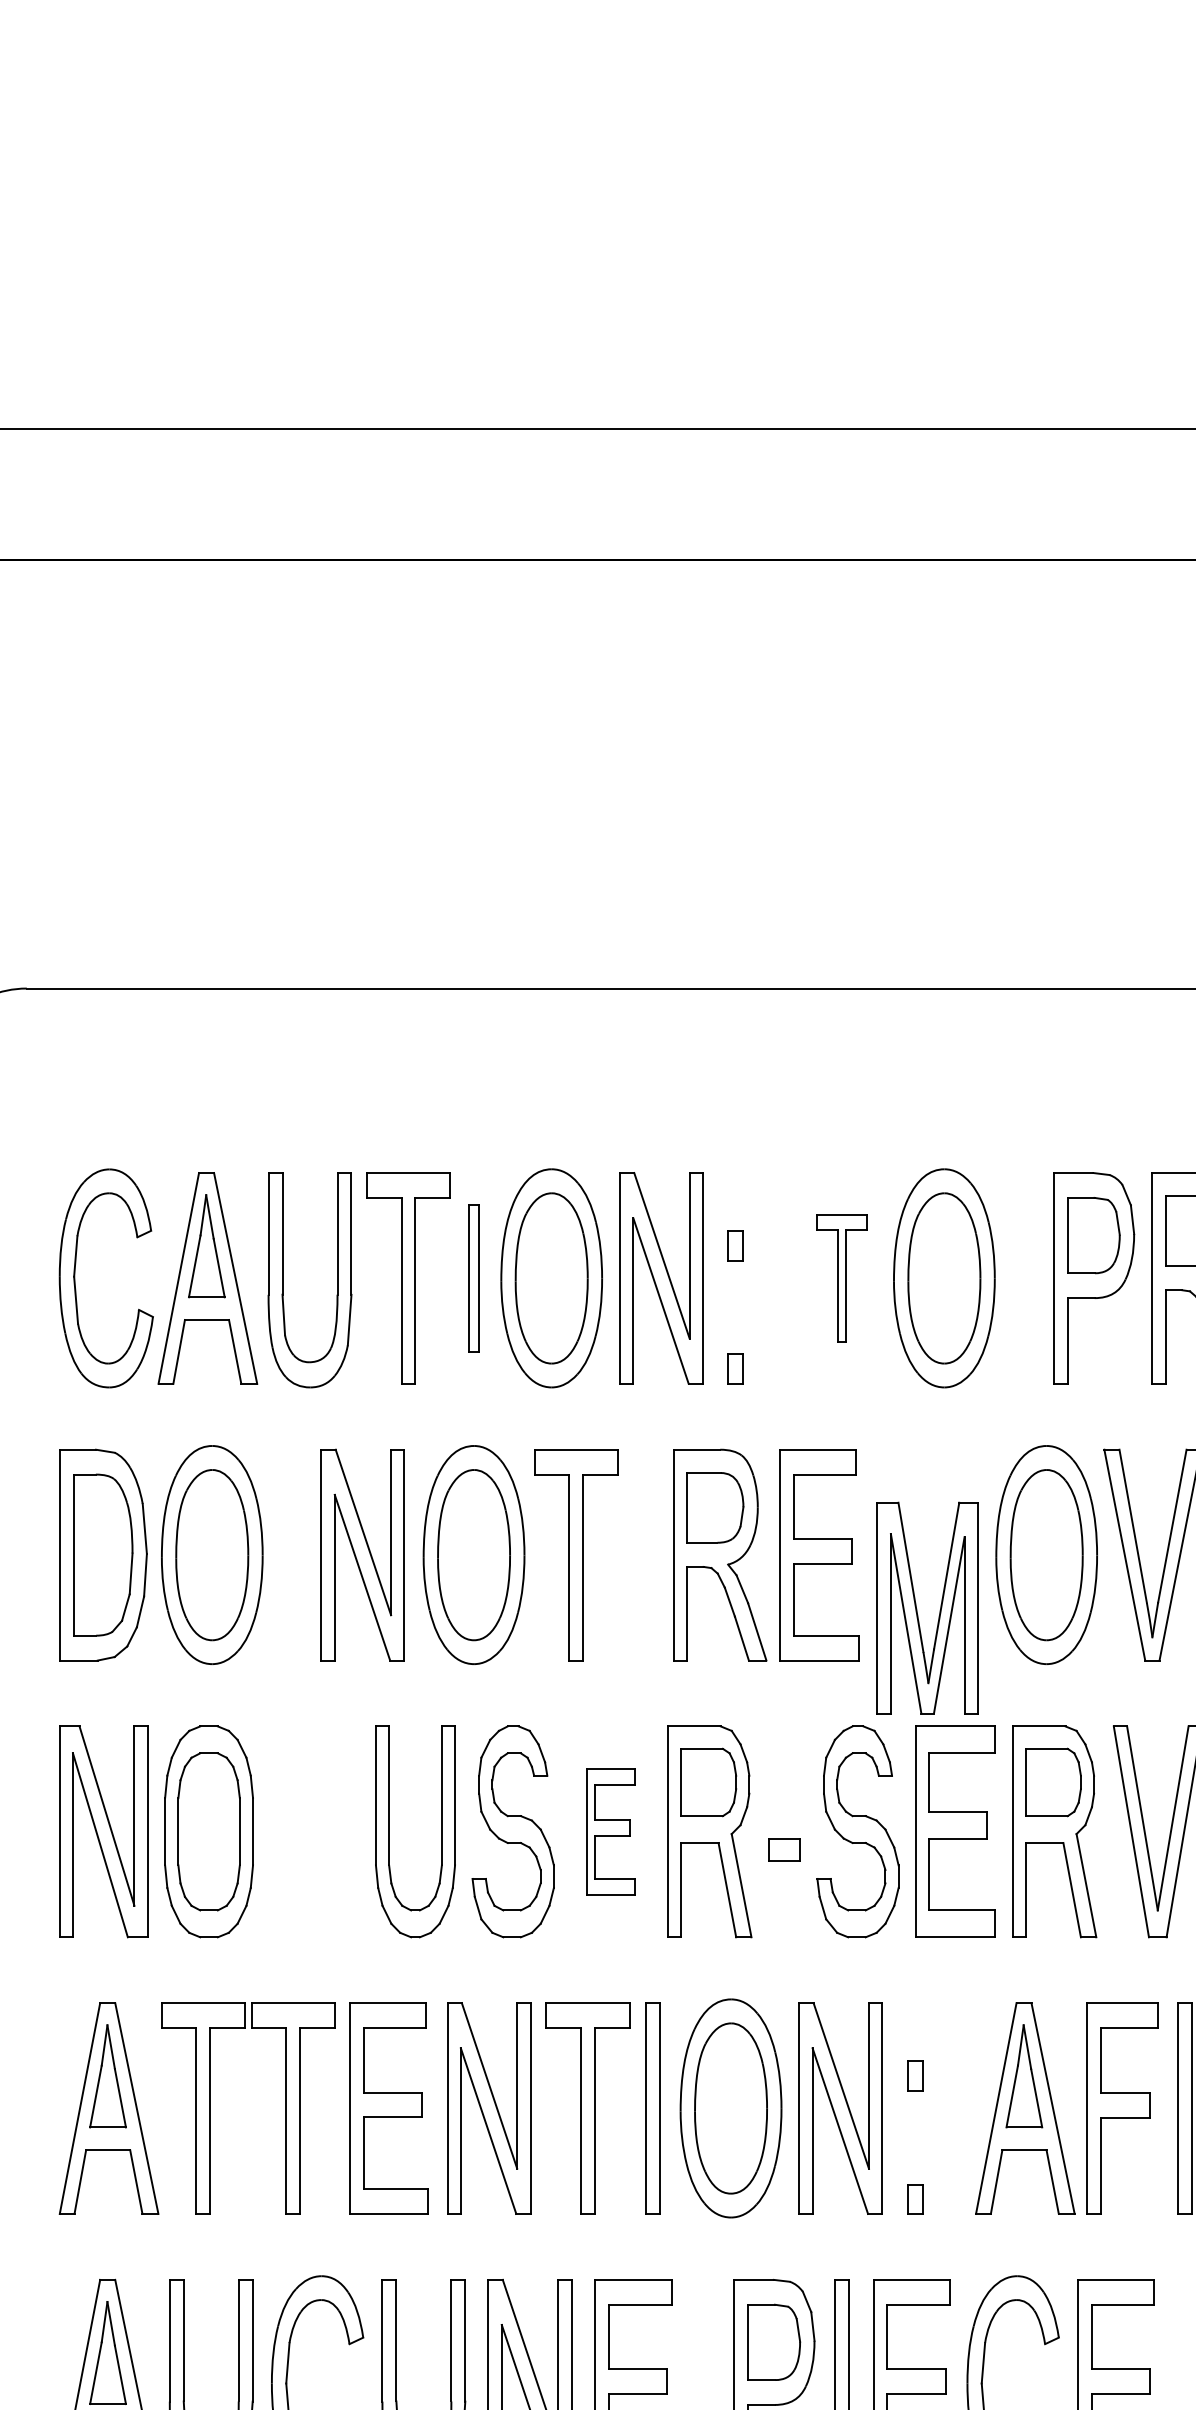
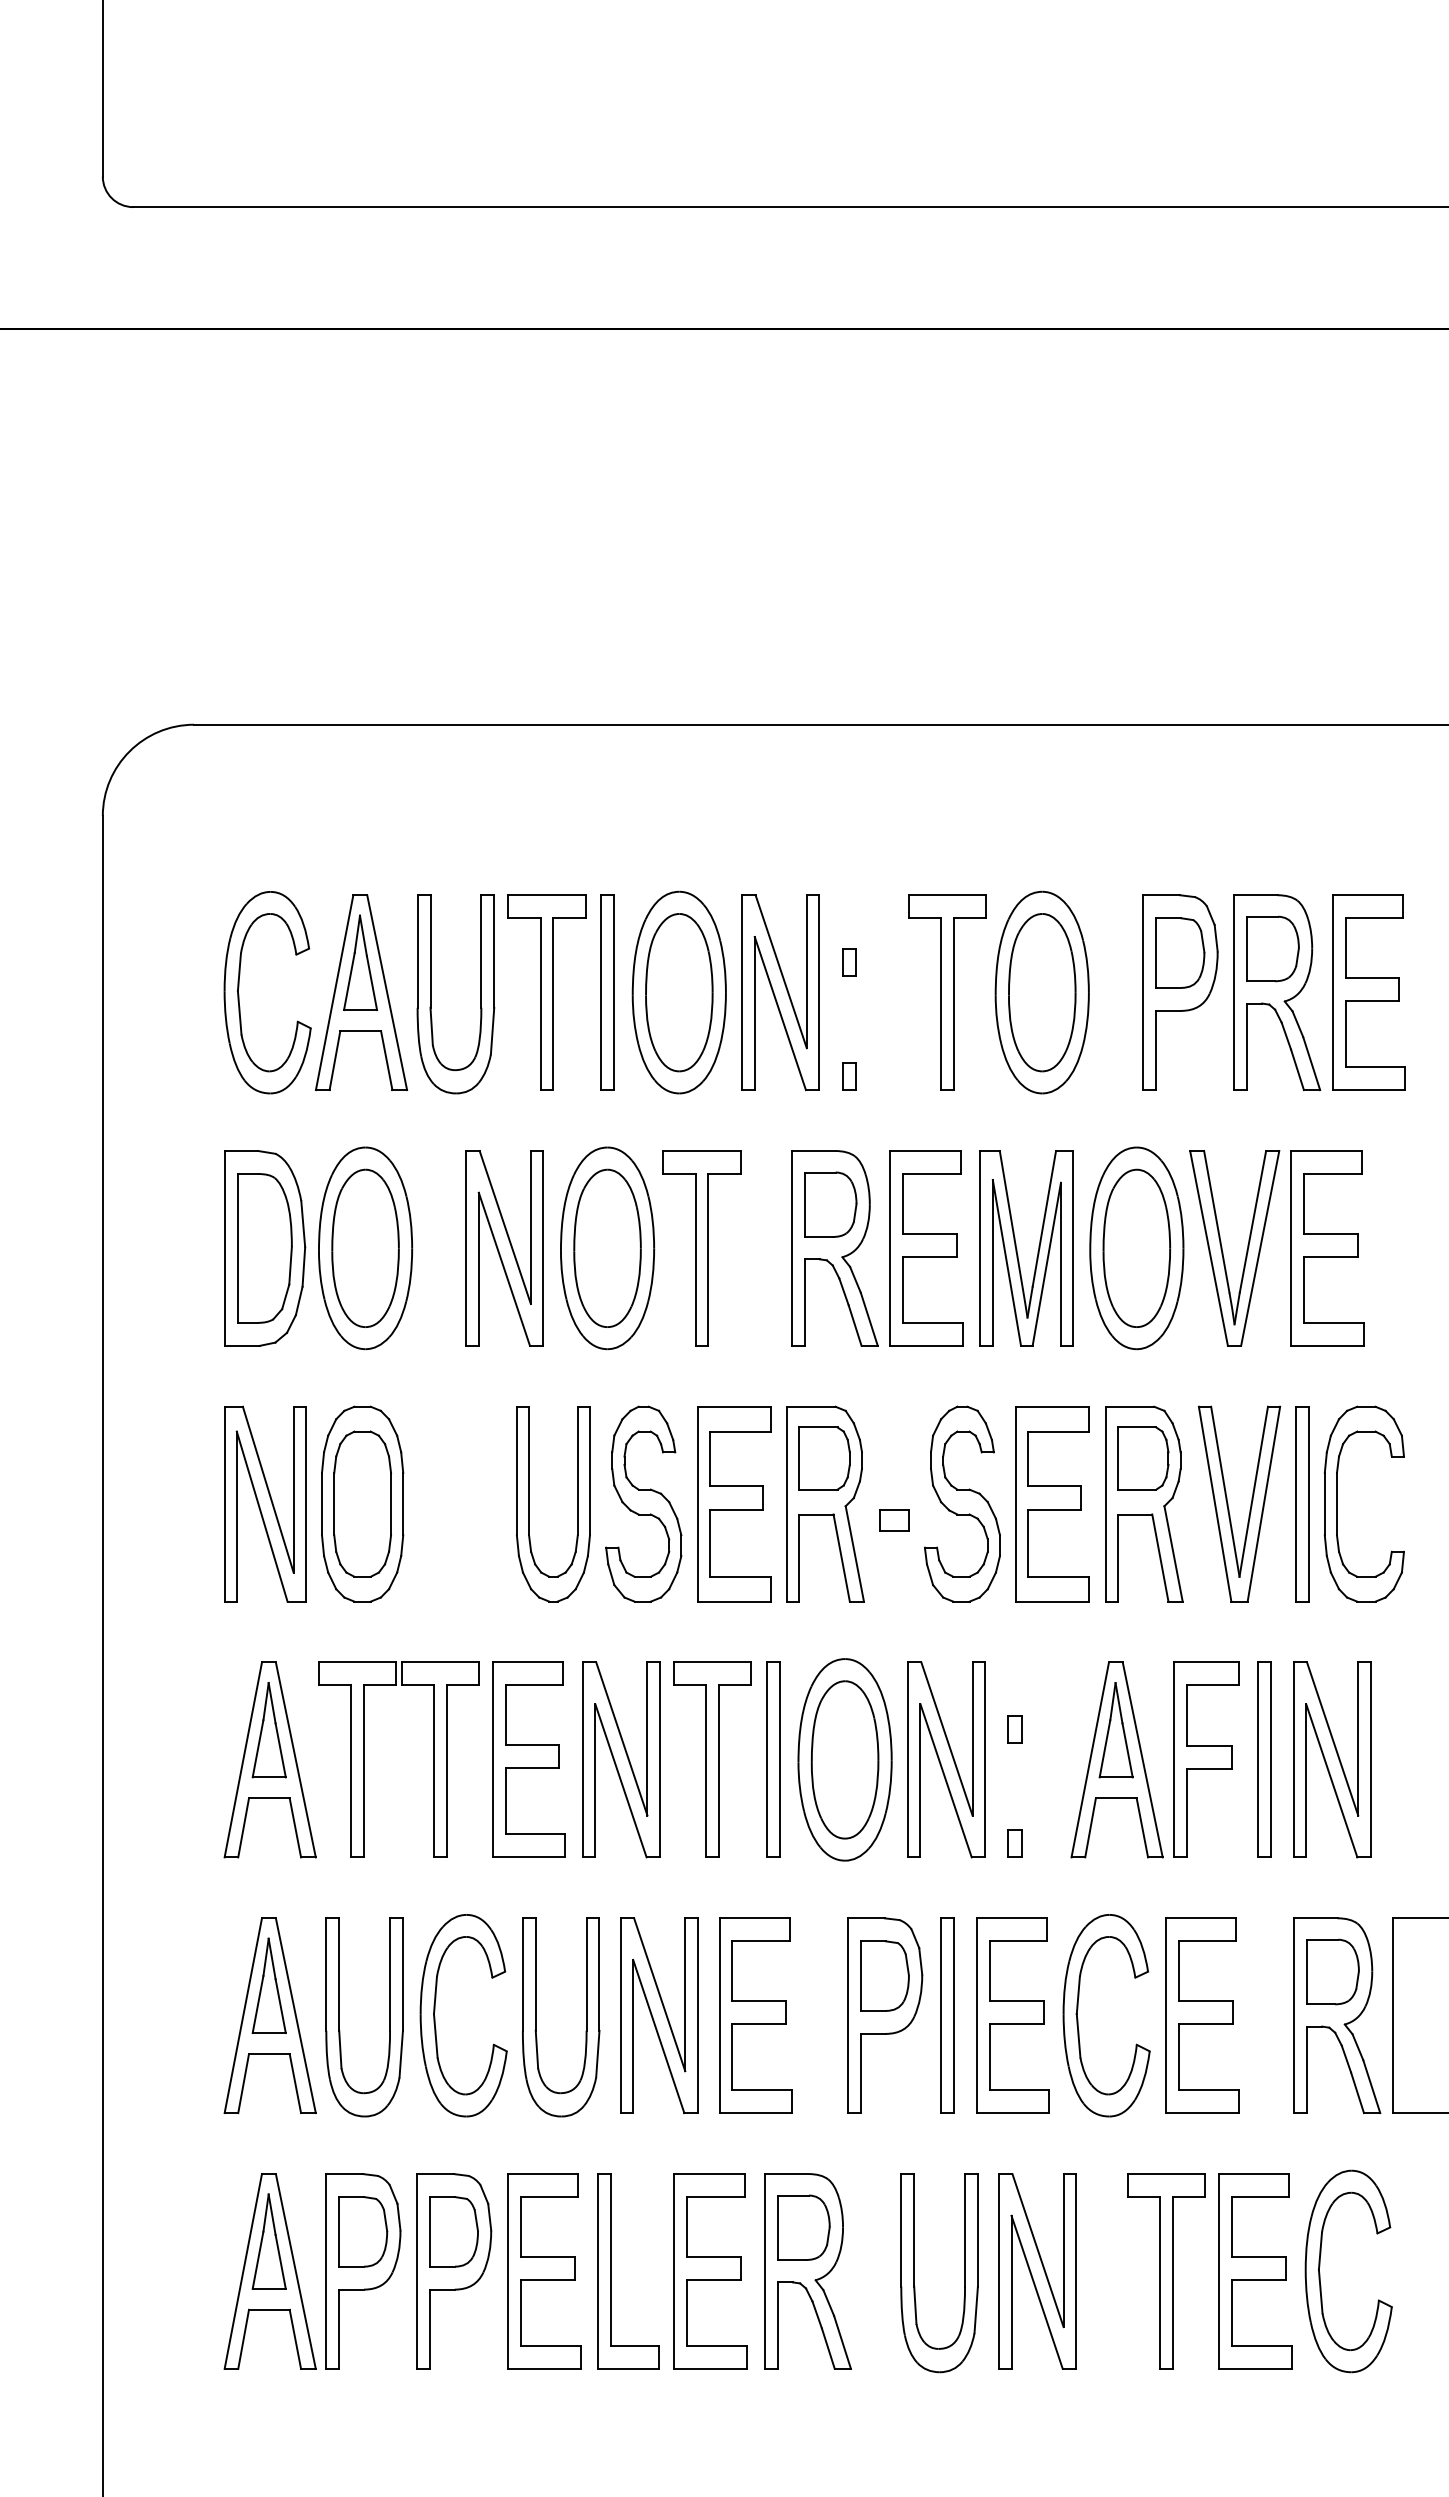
part: (474, 1278) -> (607, 992), size x1.43
part: (841, 1278) -> (947, 992), size x1.67
part: (917, 1609) -> (1017, 1249), moved
part: (611, 1832) -> (734, 1504), size x1.67

